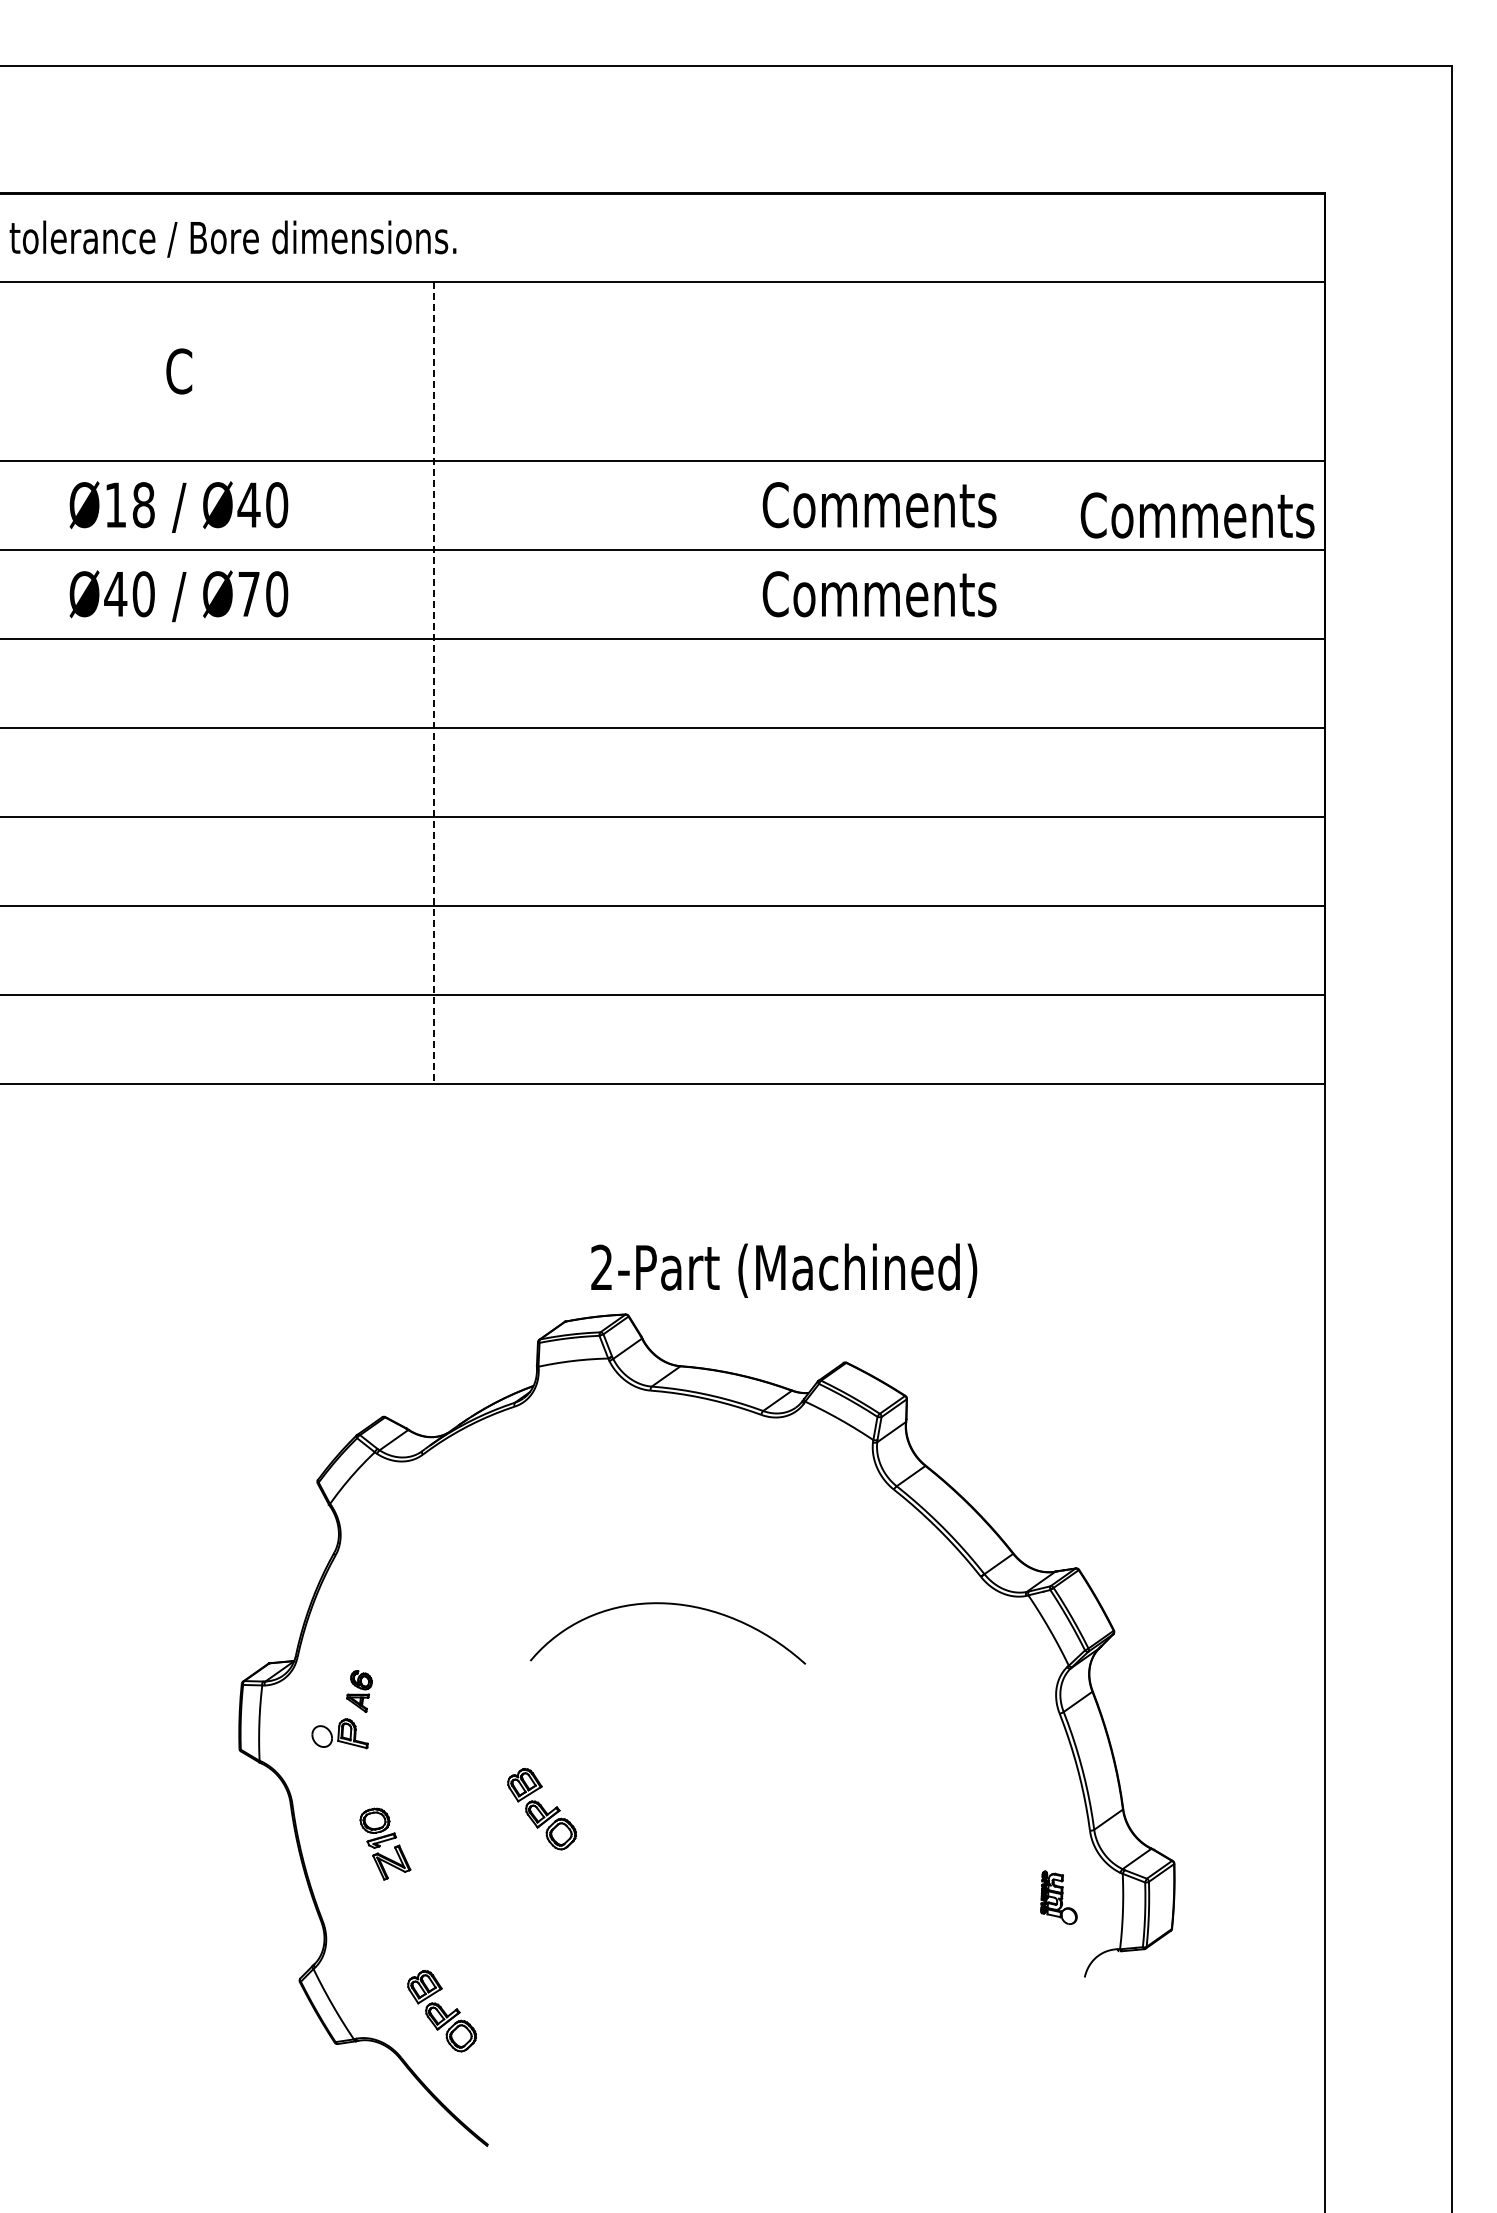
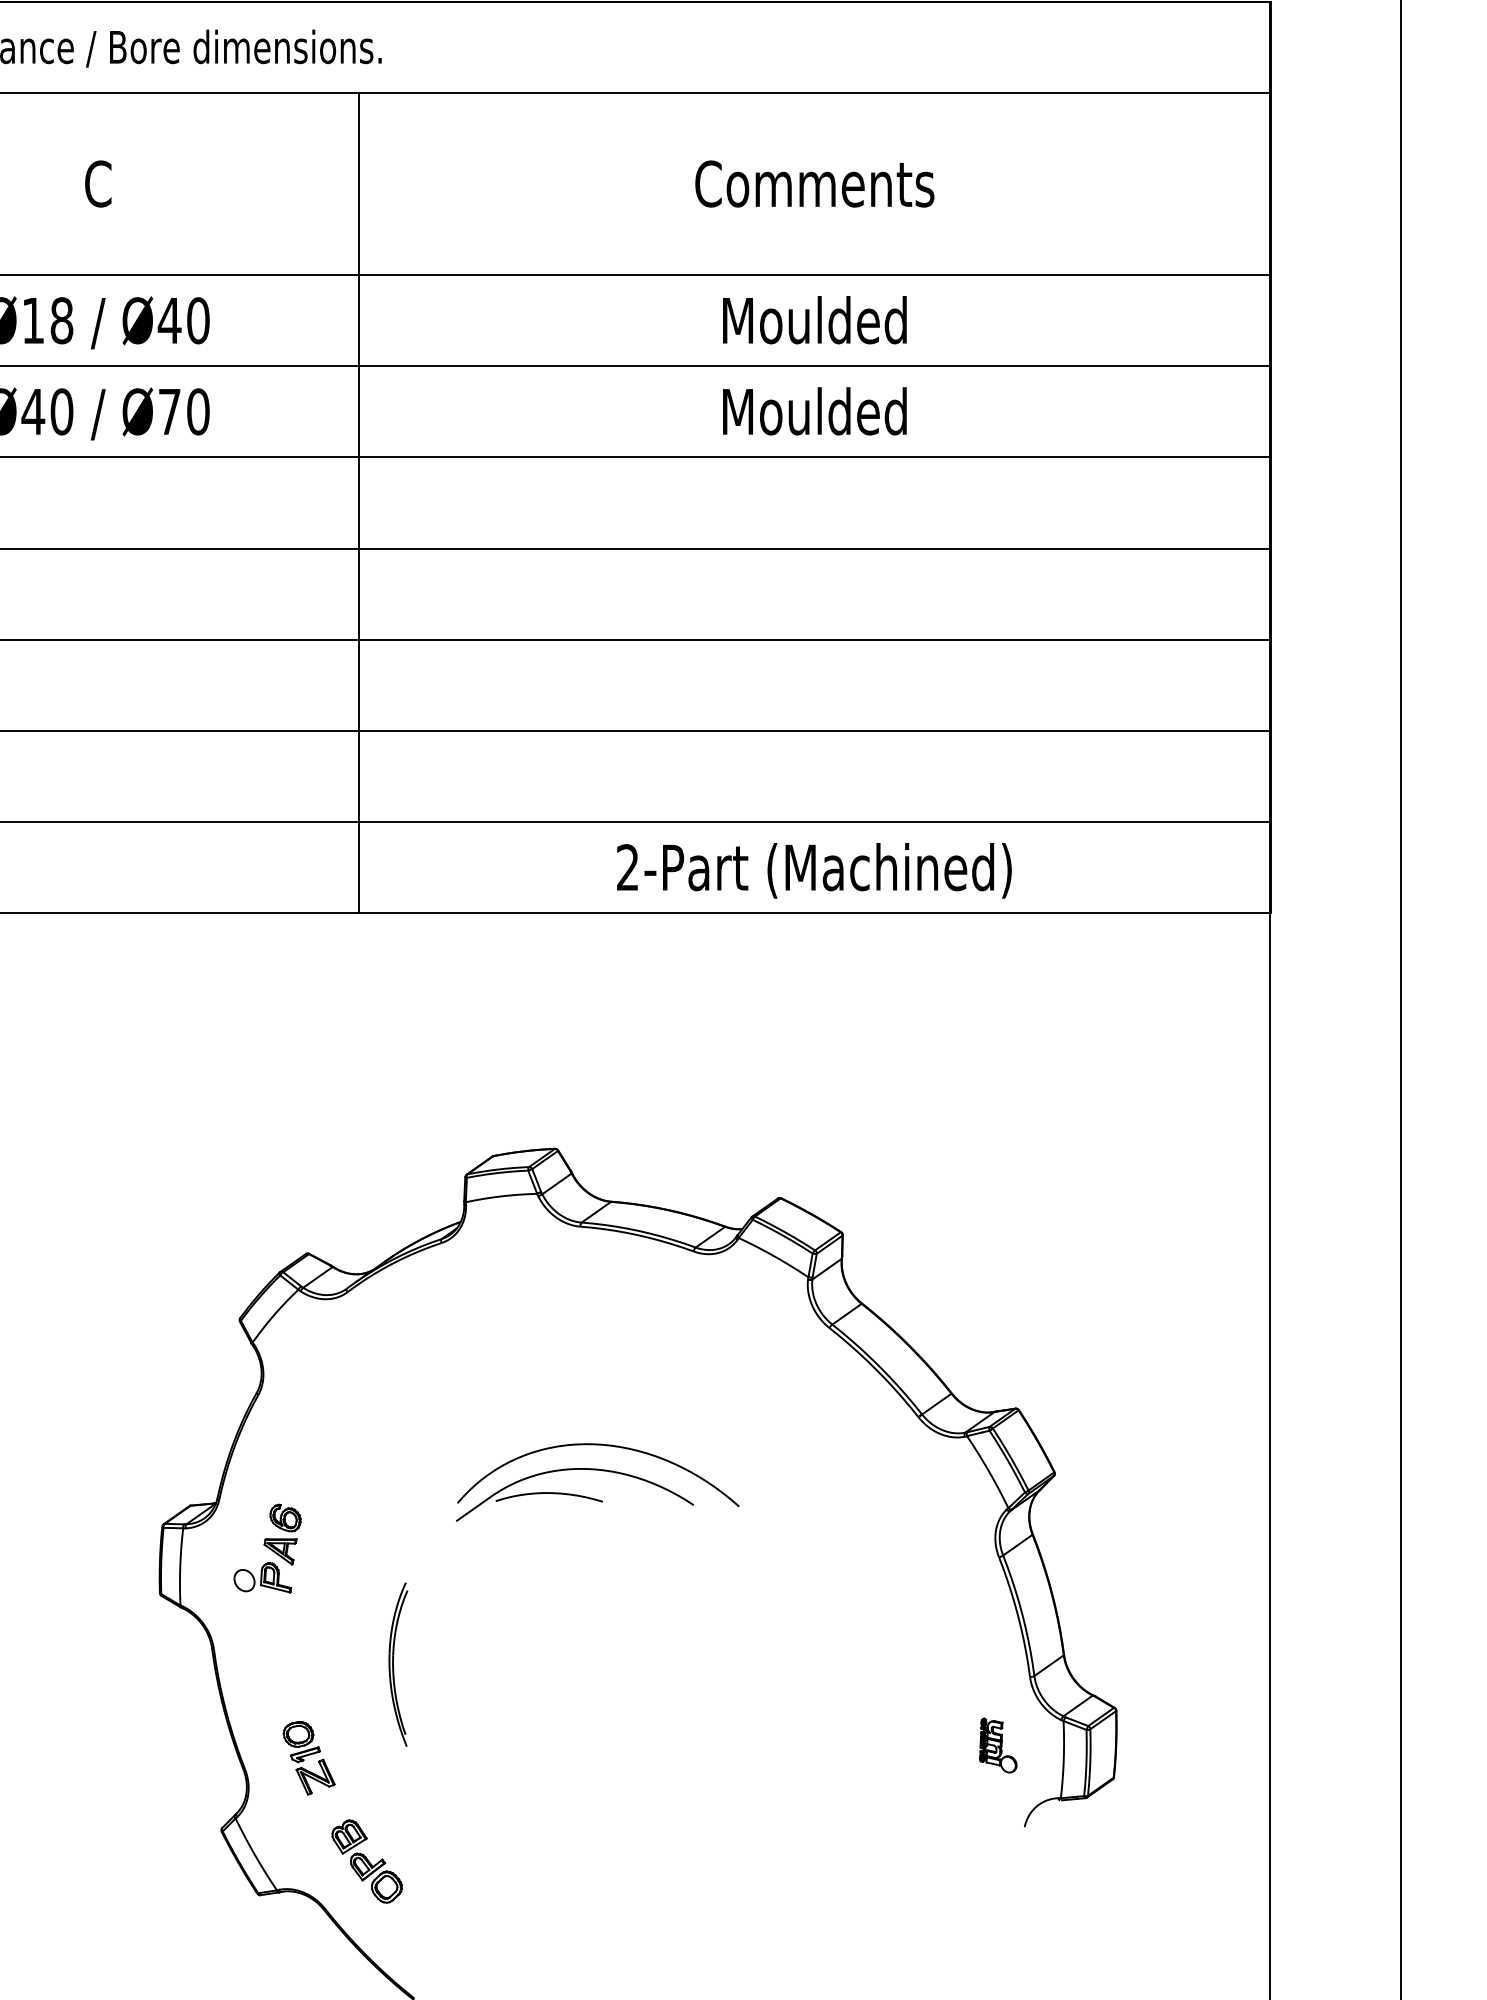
text: (879, 504) -> (814, 320), Comments -> Moulded
text: (1197, 515) -> (814, 184), moved
text: (879, 593) -> (814, 411), Comments -> Moulded
line: (434, 683) -> (359, 503), dashed -> solid
text: (784, 1270) -> (814, 870), moved
part: (644, 1652) -> (574, 1494), added
part: (359, 1691) -> (282, 1534), size x1.43
part: (541, 1809) -> (468, 1655), removed
part: (472, 1818) -> (398, 1664), added
part: (385, 1843) -> (309, 1757), moved

